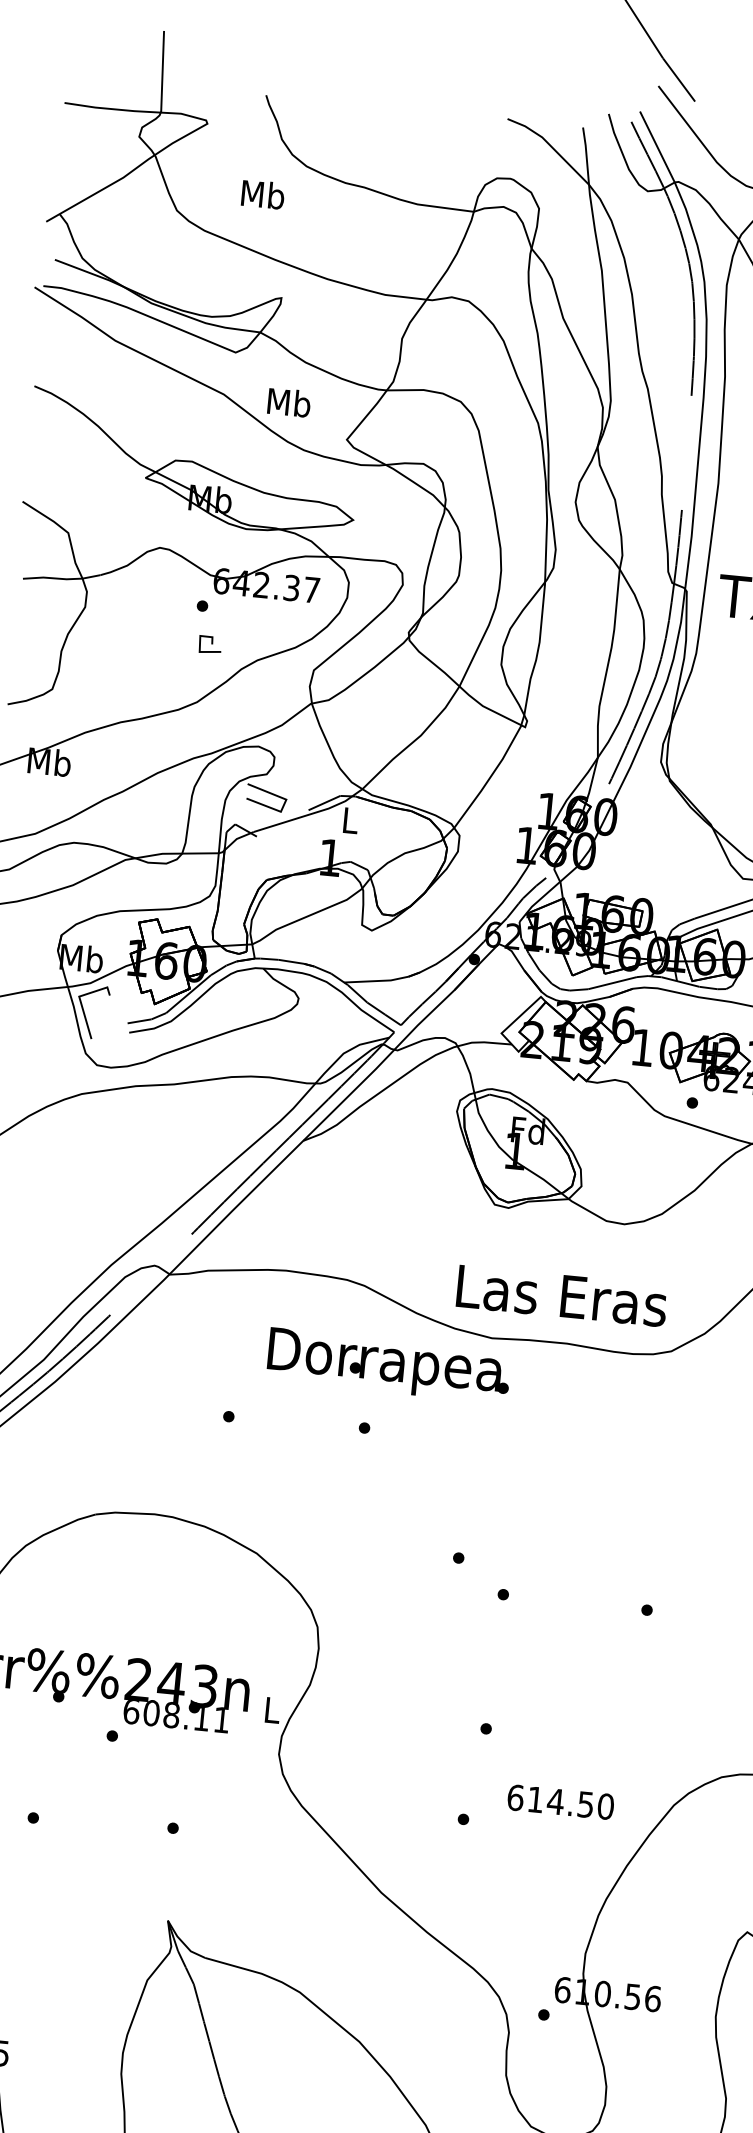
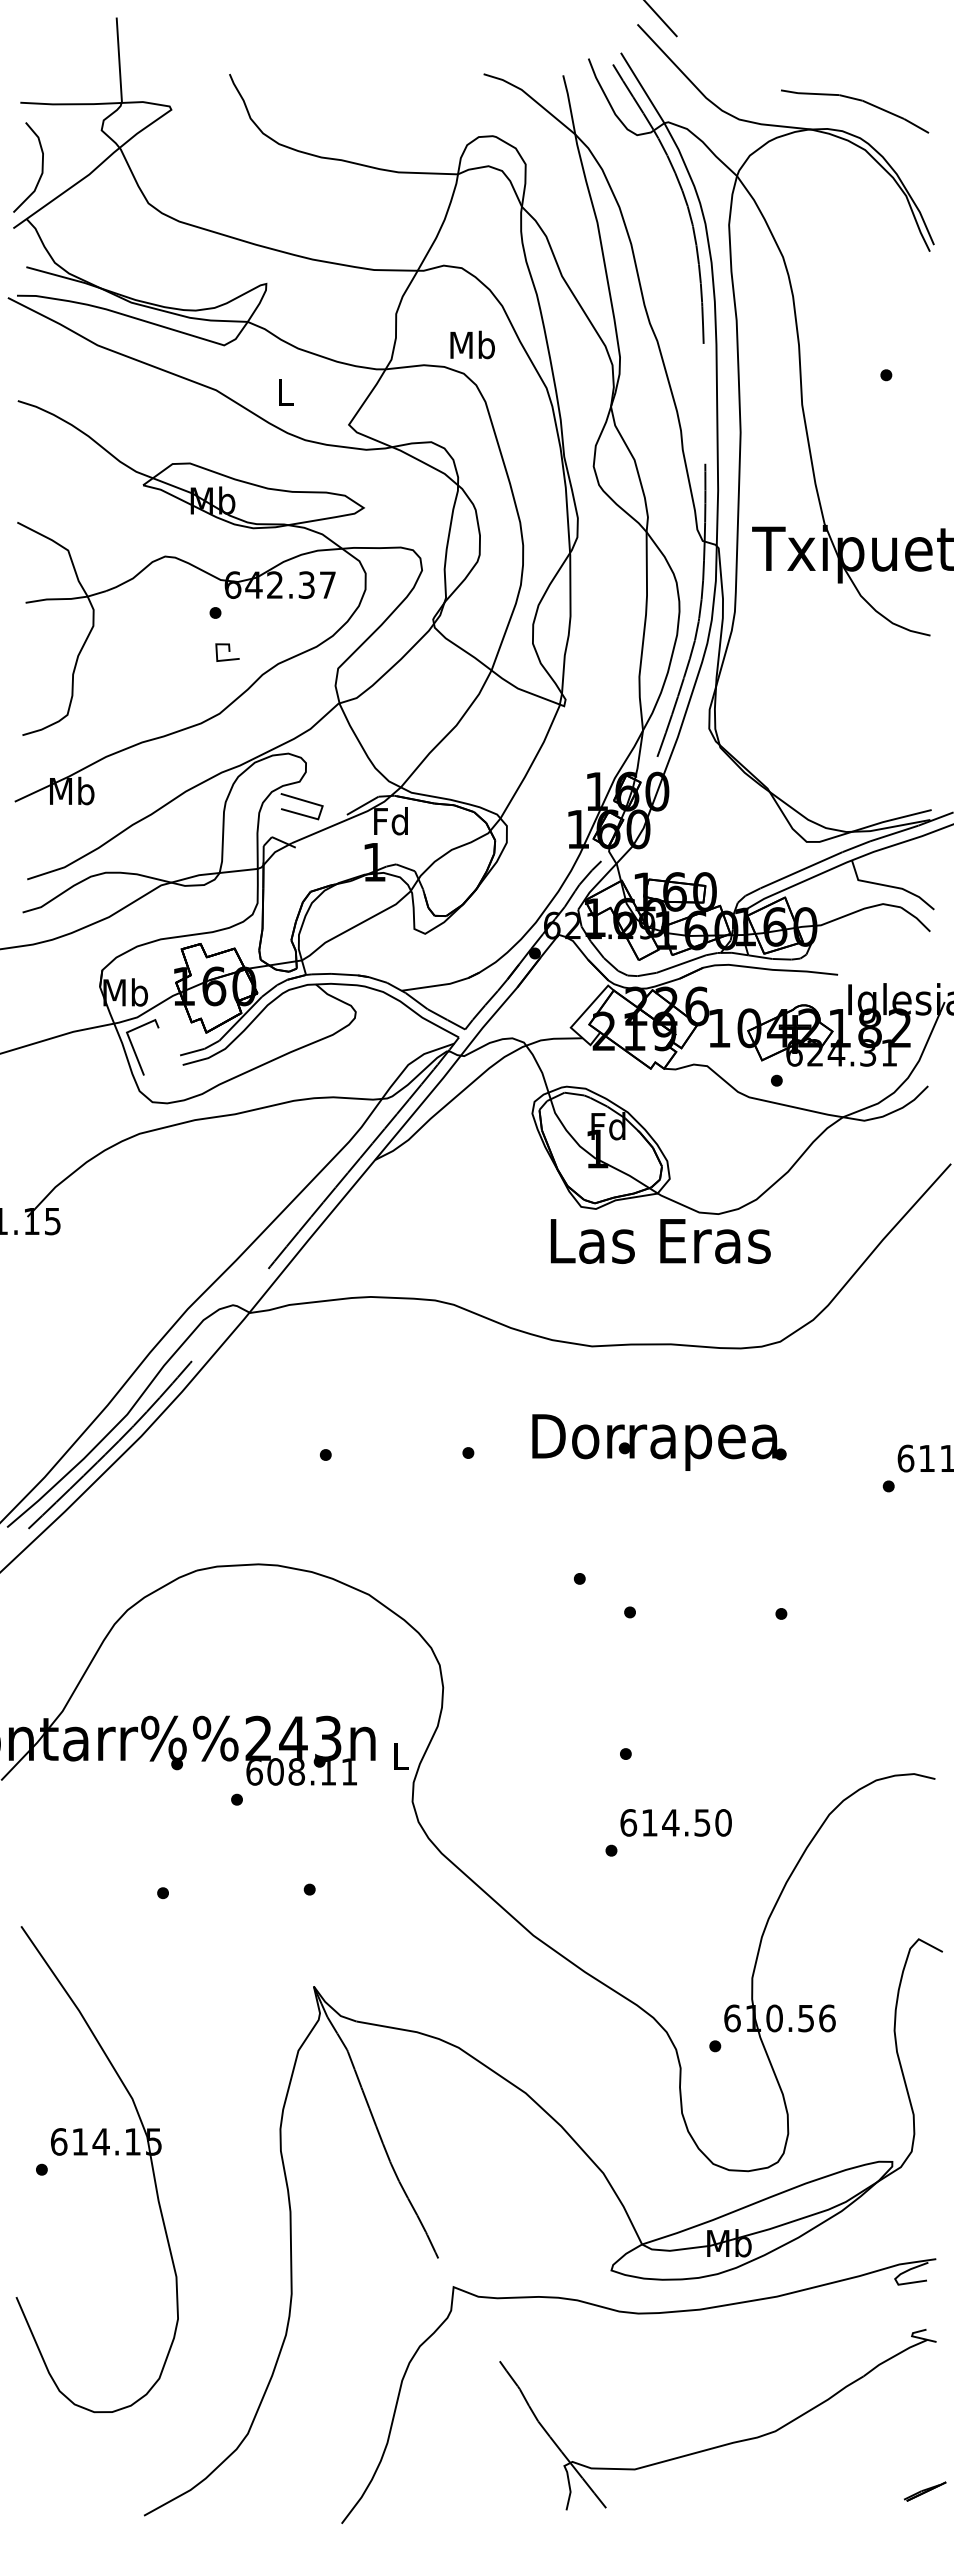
curve: (78, 166) -> (41, 167), added
text: (263, 194) -> (472, 344), moved
text: (289, 402) -> (285, 391), Mb -> L
text: (349, 820) -> (390, 821), L -> Fd
text: (561, 1296) -> (660, 1241), moved
text: (389, 1365) -> (659, 1442), moved
text: (560, 1801) -> (675, 1822), moved

